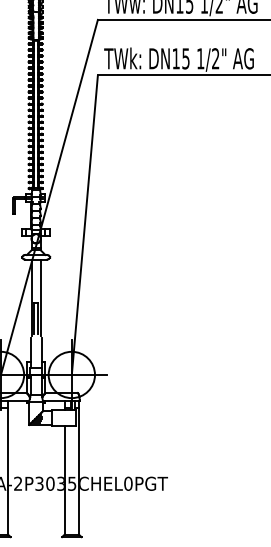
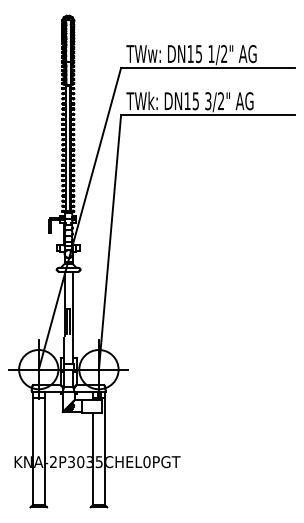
text: (200, 59) -> (208, 101), 1/2" -> 3/2"

